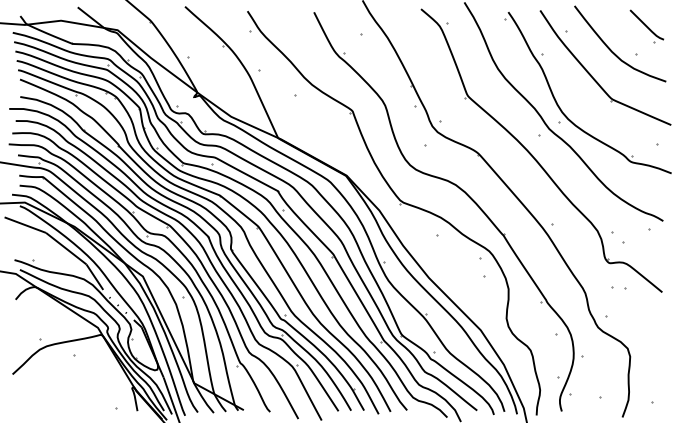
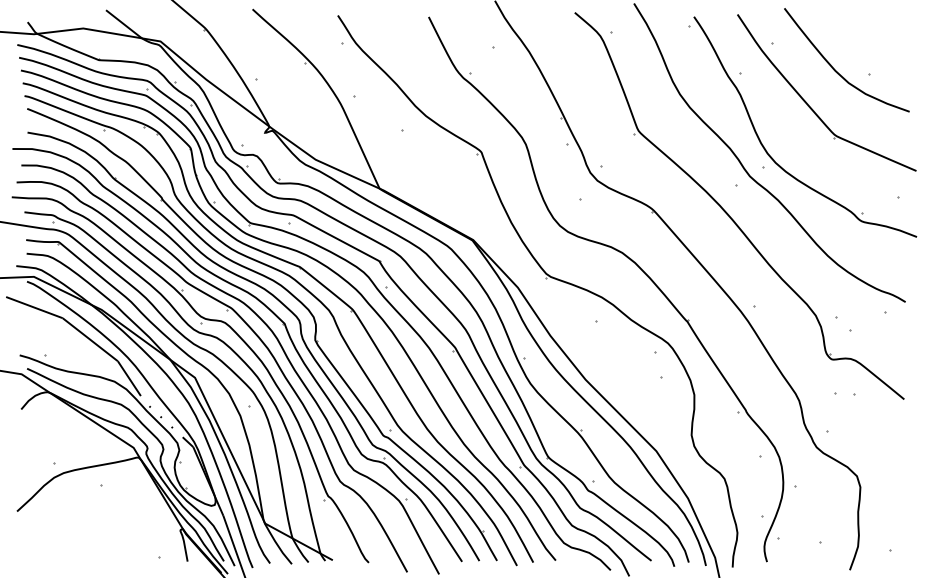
part: (646, 26) -> (882, 36), removed

